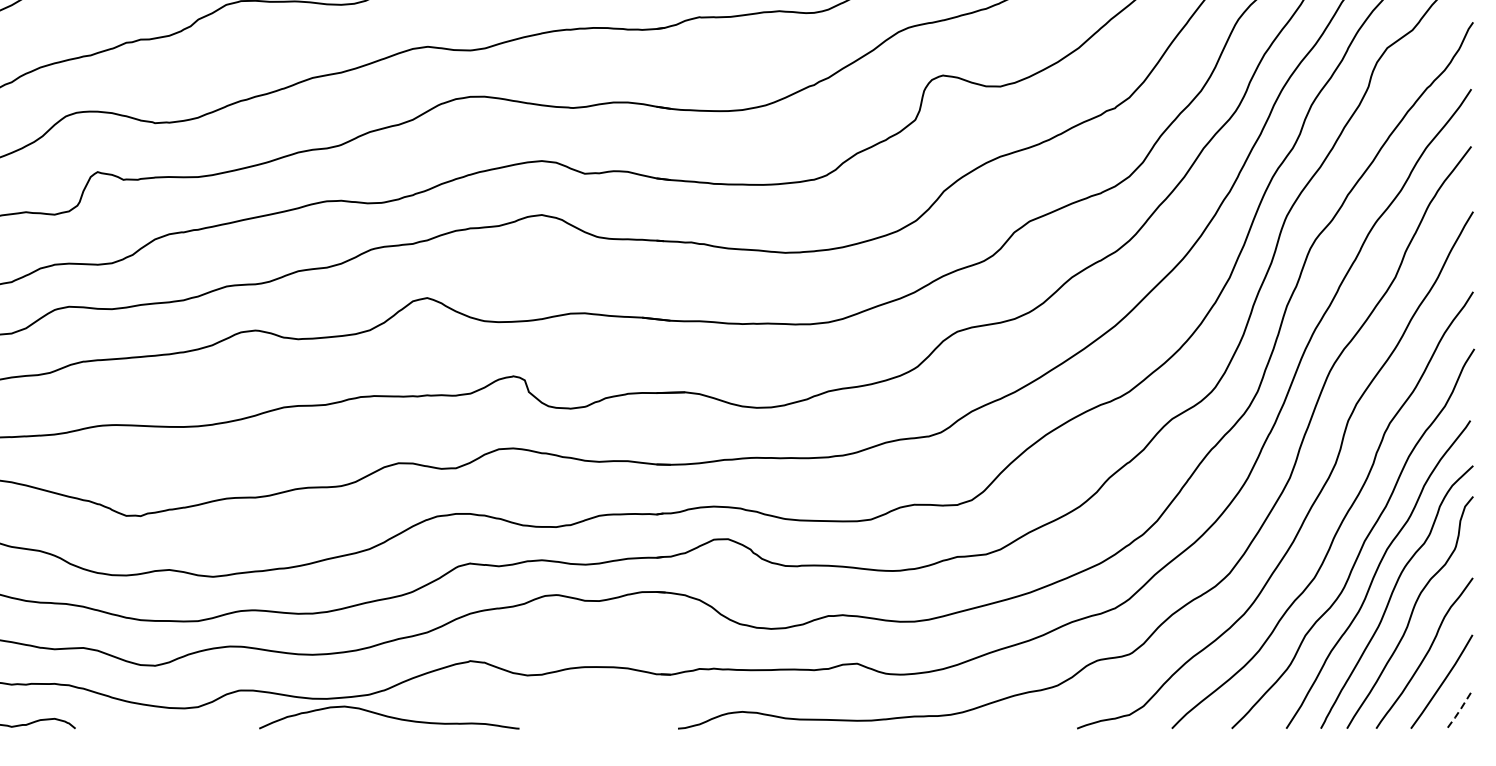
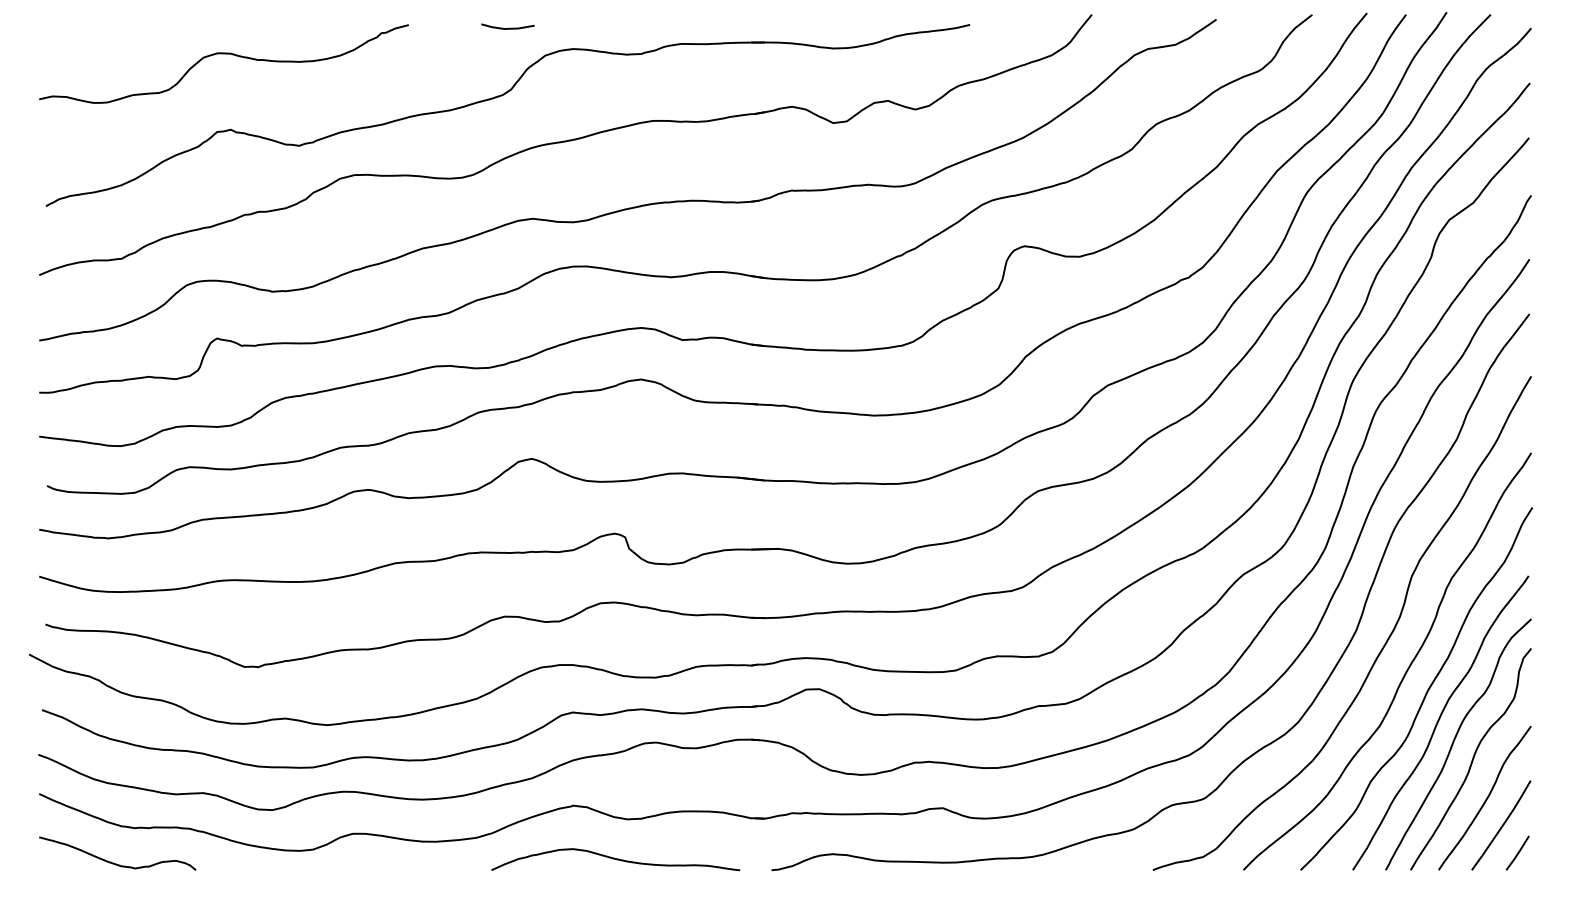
line: (1458, 711) -> (1517, 853), dashed -> solid
curve: (389, 717) -> (615, 859), moved

